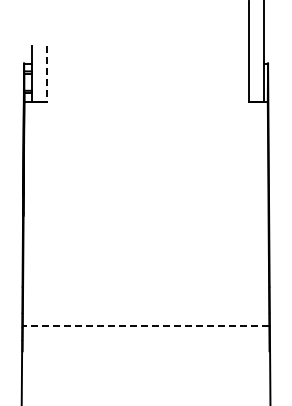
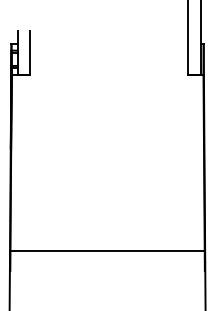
line: (47, 74) -> (29, 53), dashed -> solid
line: (145, 325) -> (107, 250), dashed -> solid

